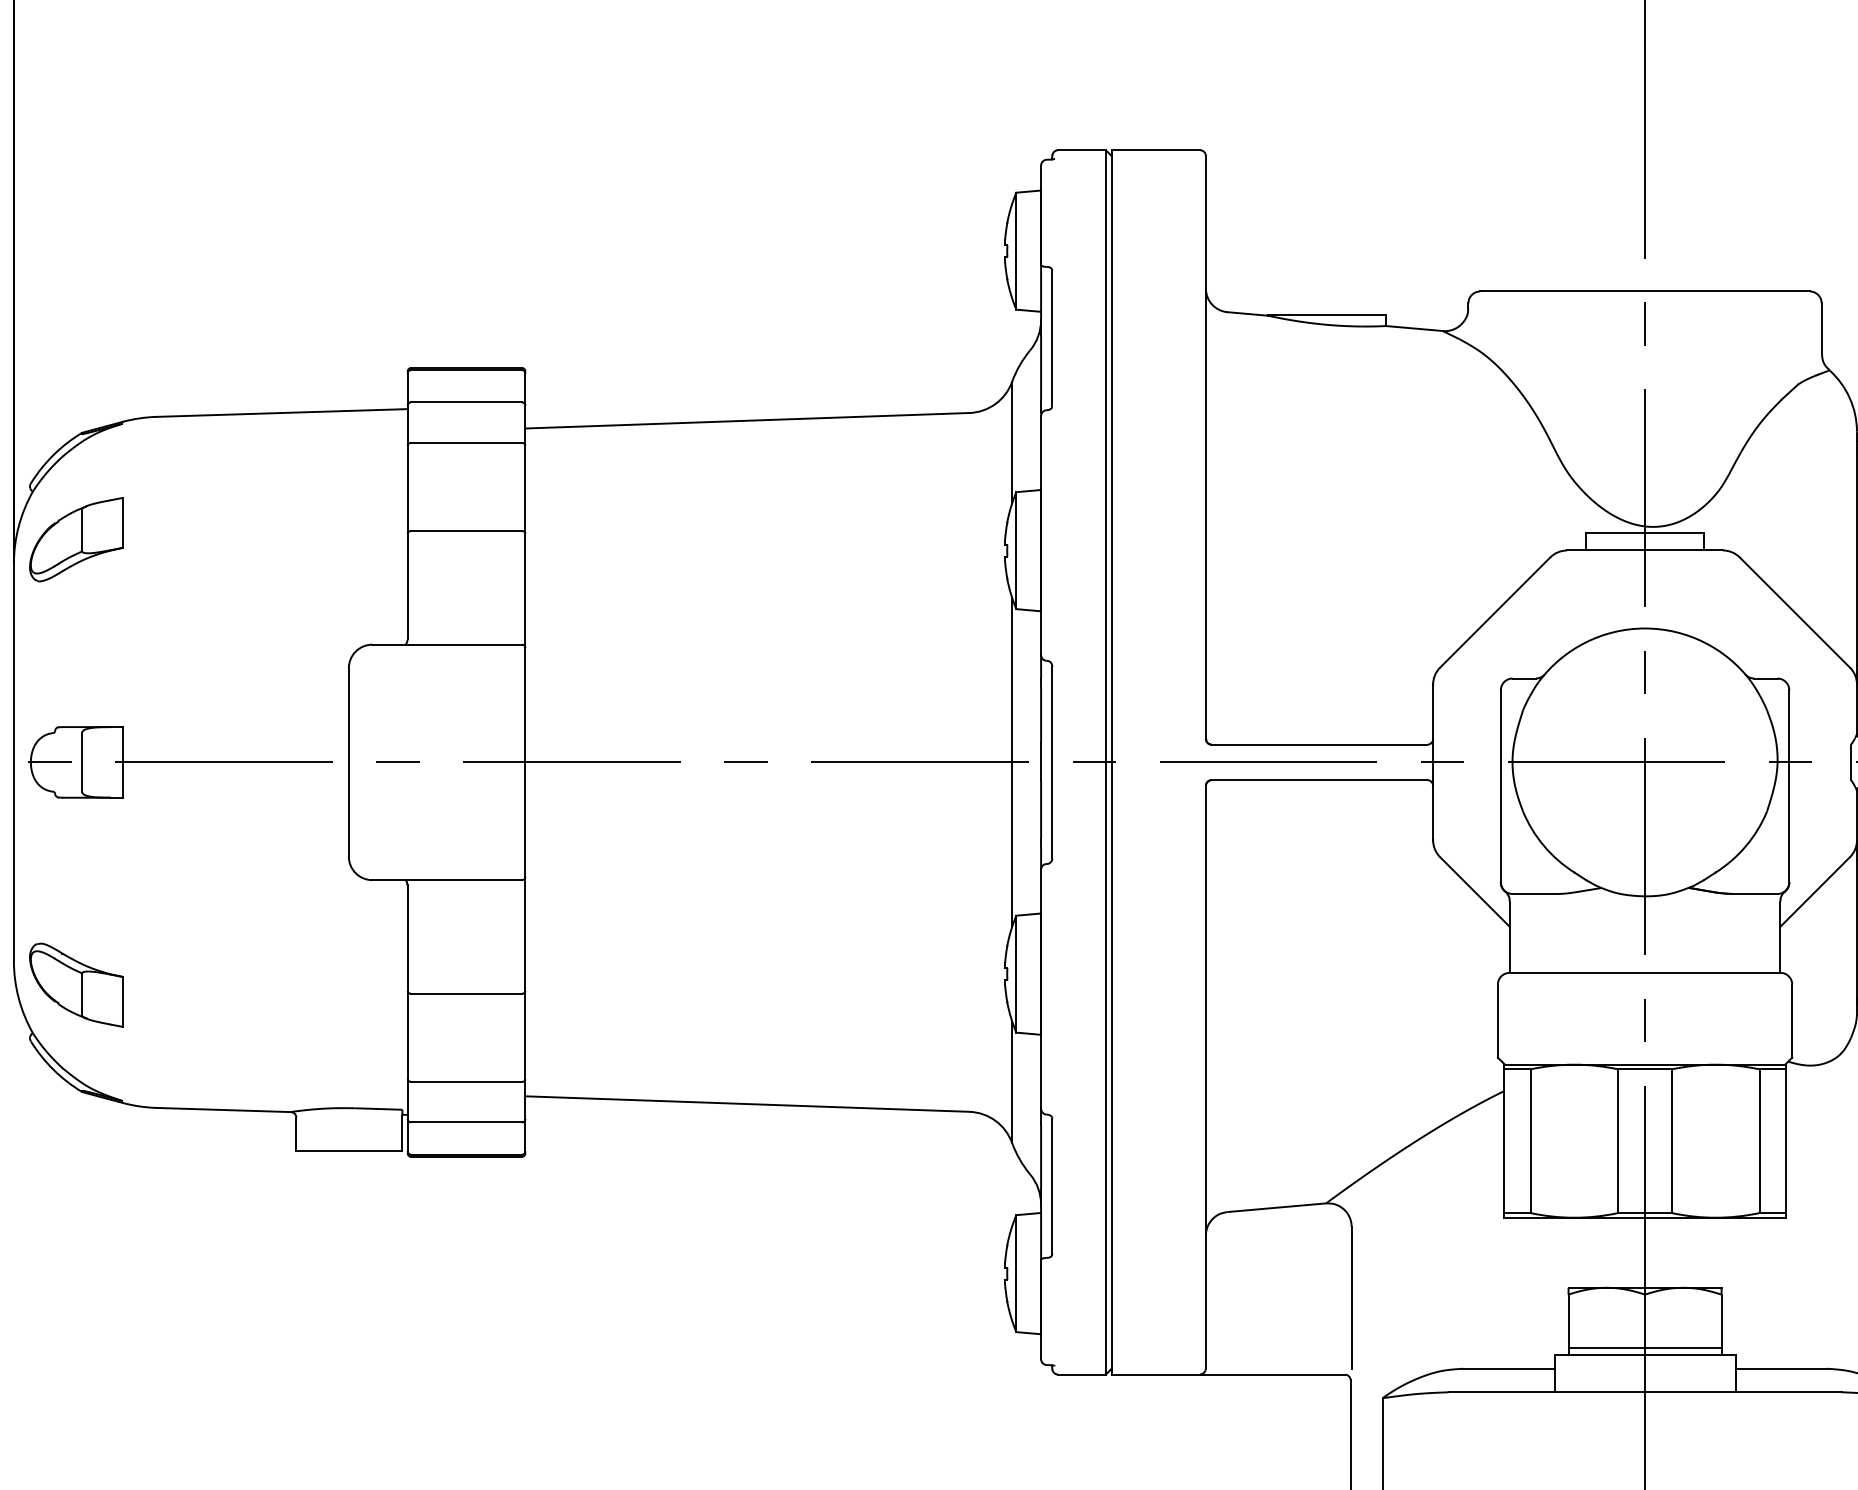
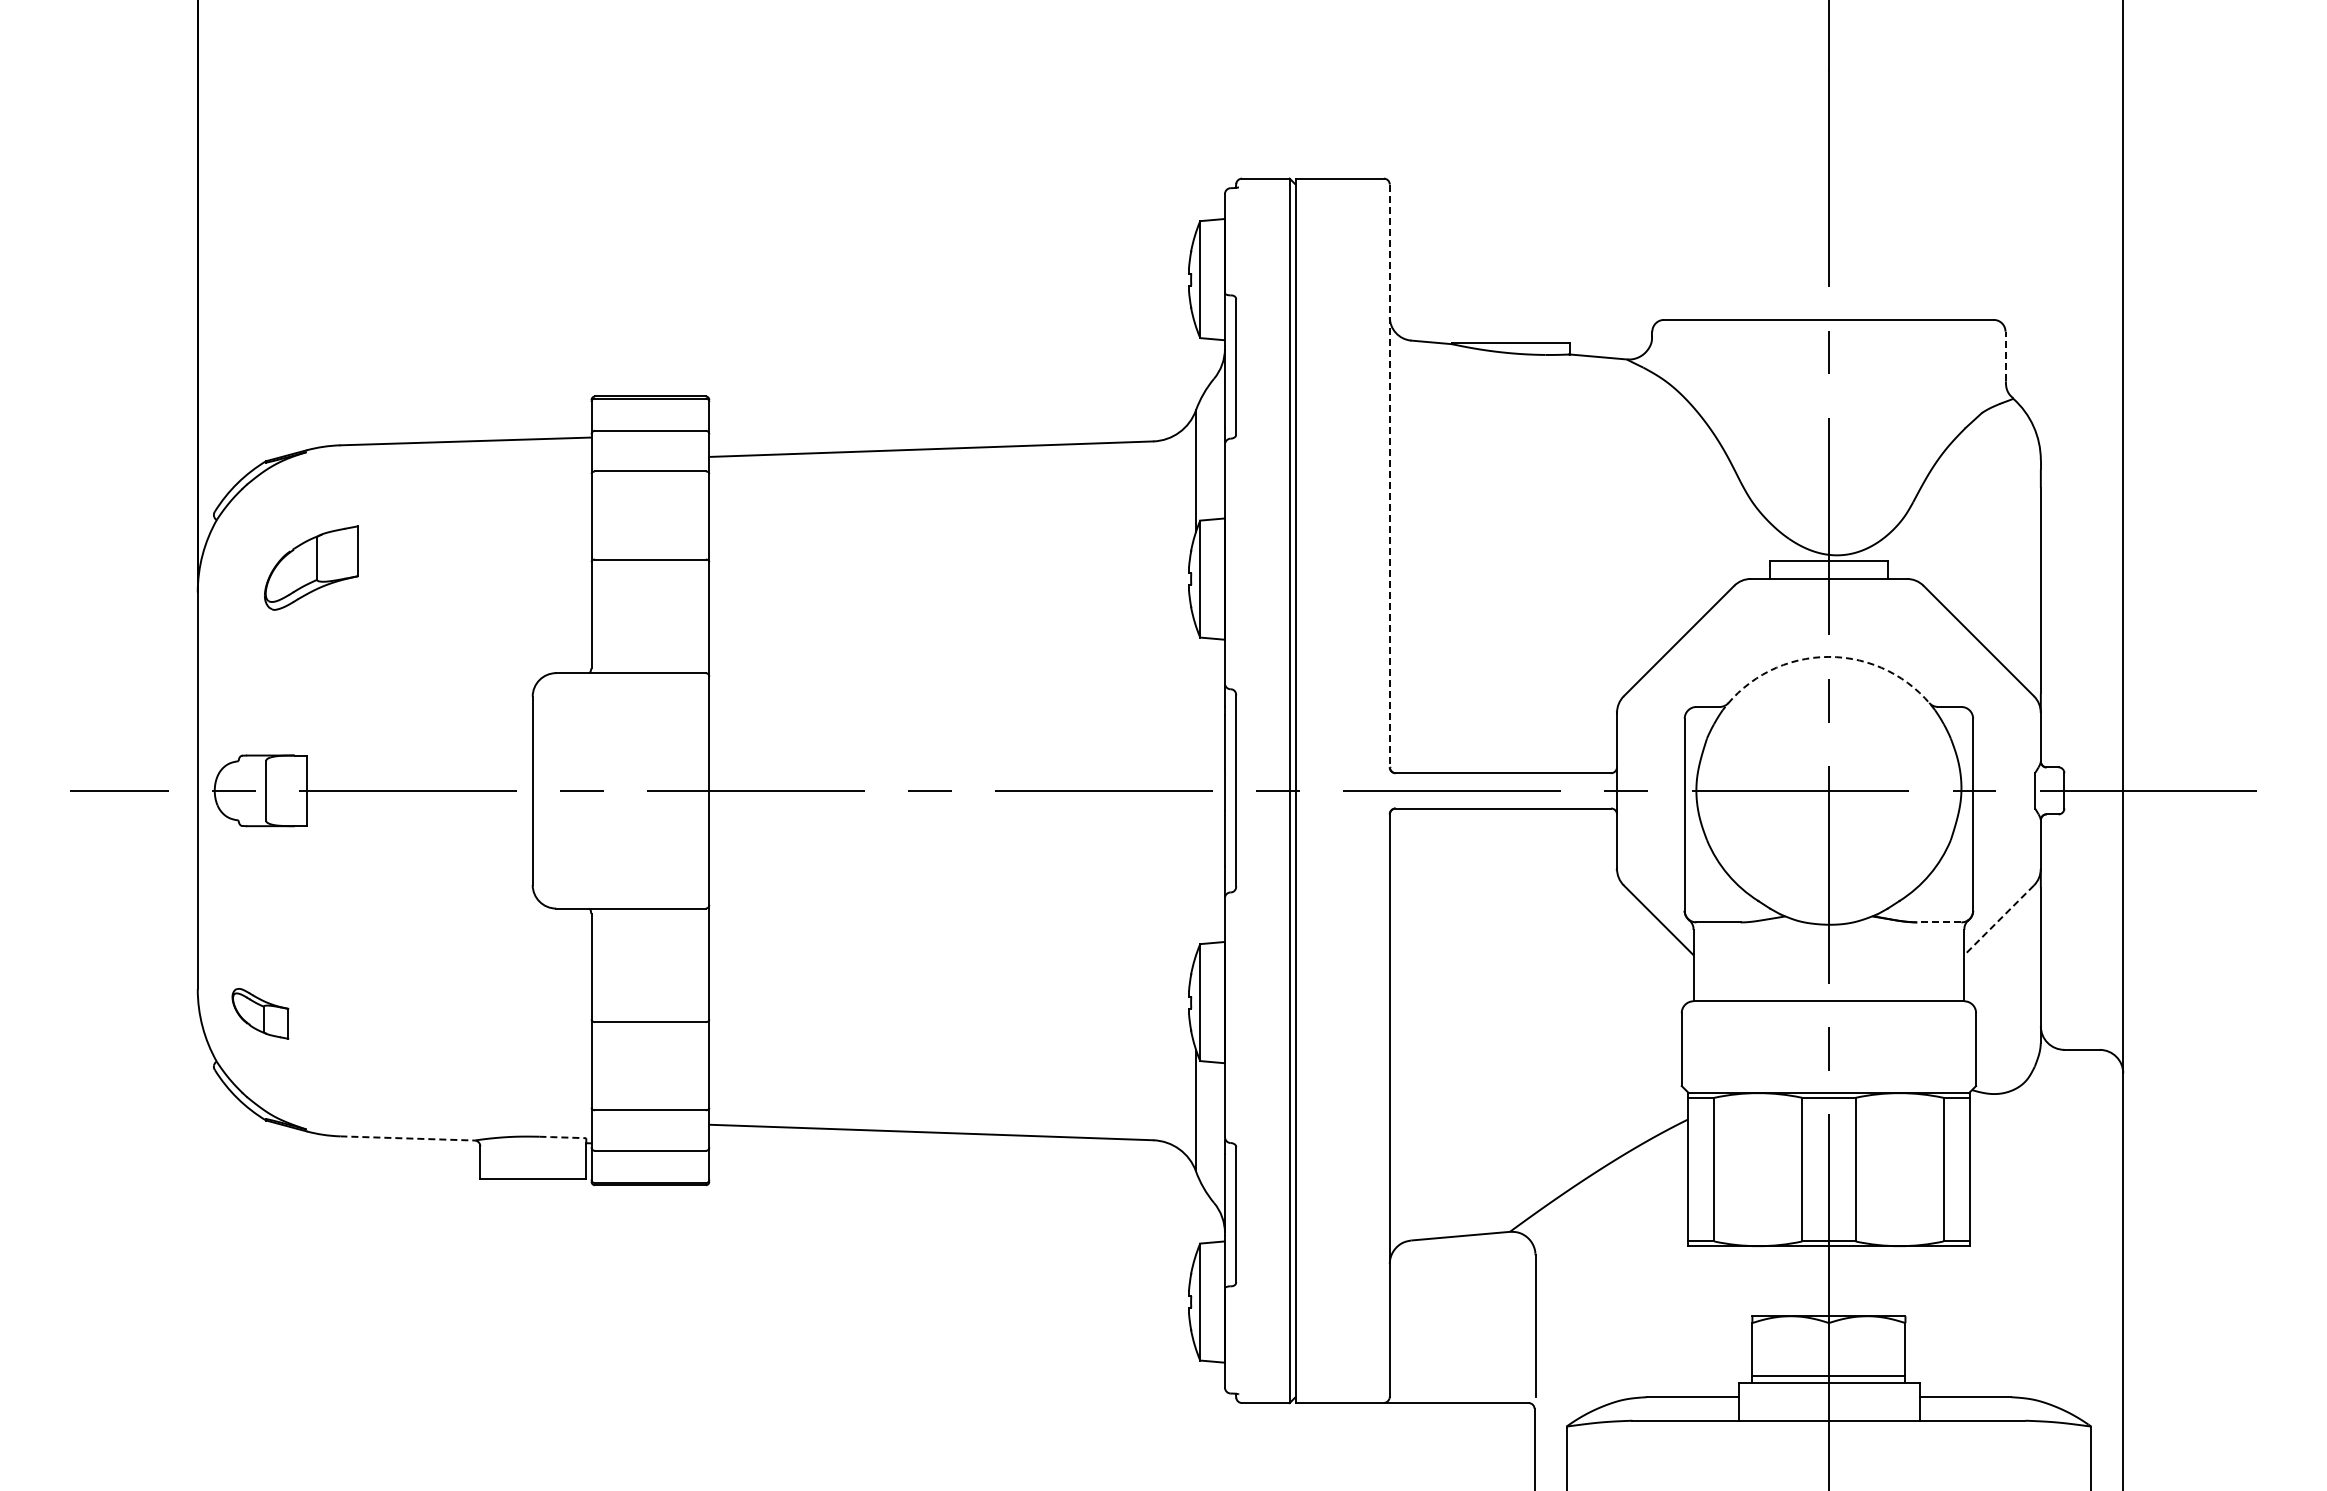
line: (1821, 328) -> (2005, 356), solid -> dashed
line: (1205, 448) -> (1389, 476), solid -> dashed
part: (76, 539) -> (311, 567), moved
arc: (1644, 628) -> (1828, 656), solid -> dashed
line: (1011, 762) -> (1195, 790), removed
line: (1814, 892) -> (1998, 920), solid -> dashed
line: (1754, 894) -> (1938, 922), solid -> dashed
part: (76, 985) -> (260, 1013), size x0.6
line: (378, 1109) -> (562, 1137), solid -> dashed
line: (223, 1110) -> (407, 1138), solid -> dashed

